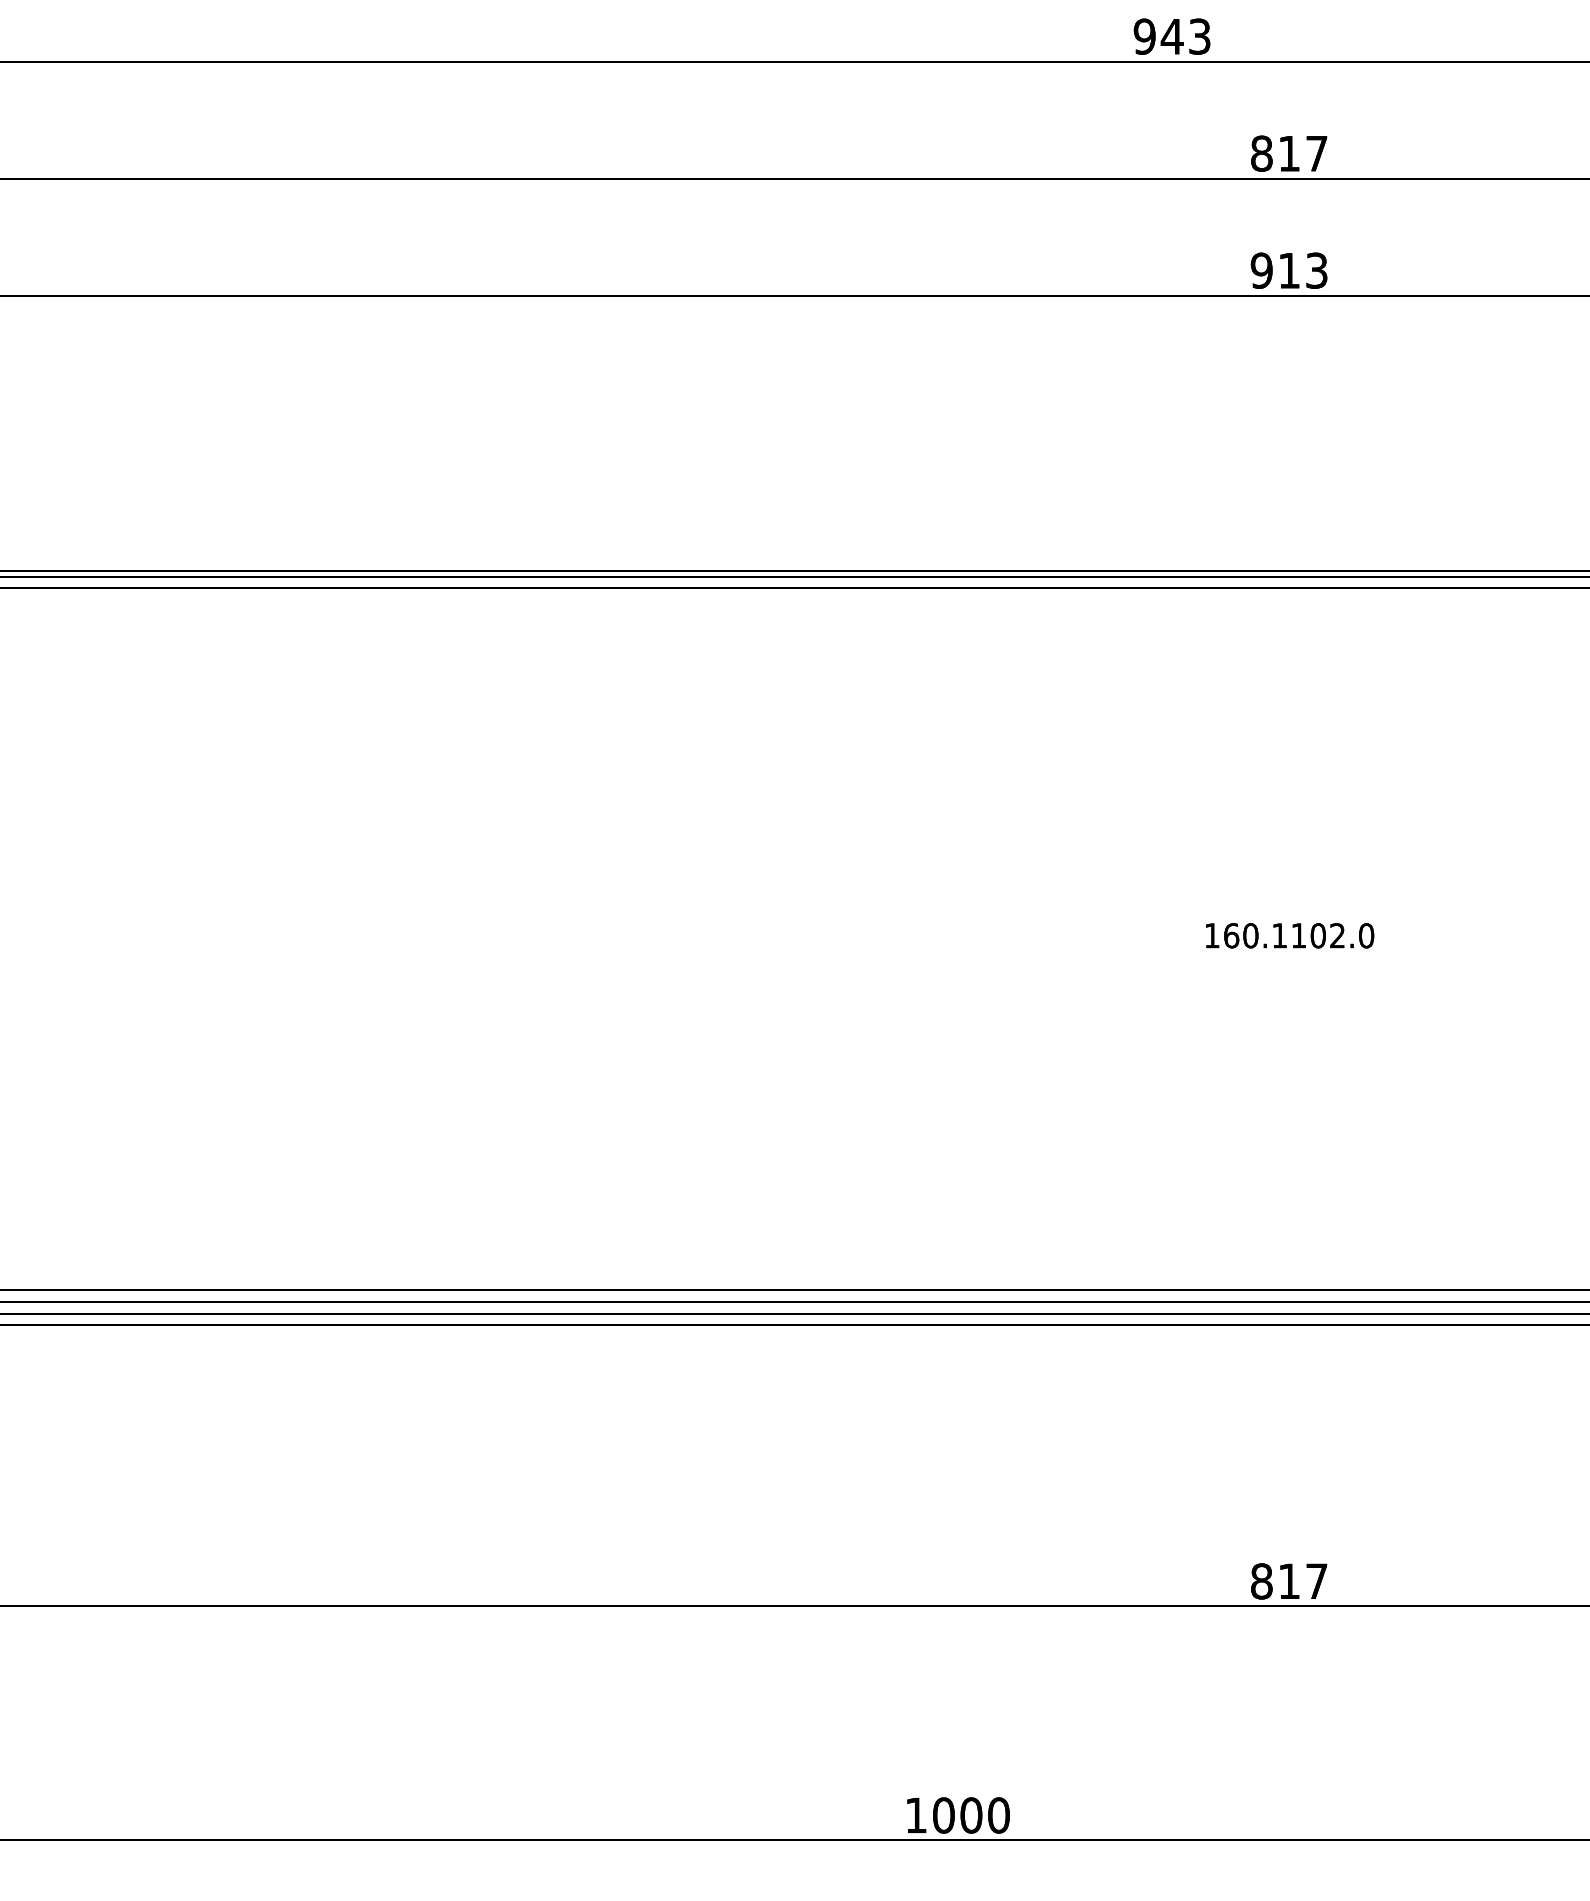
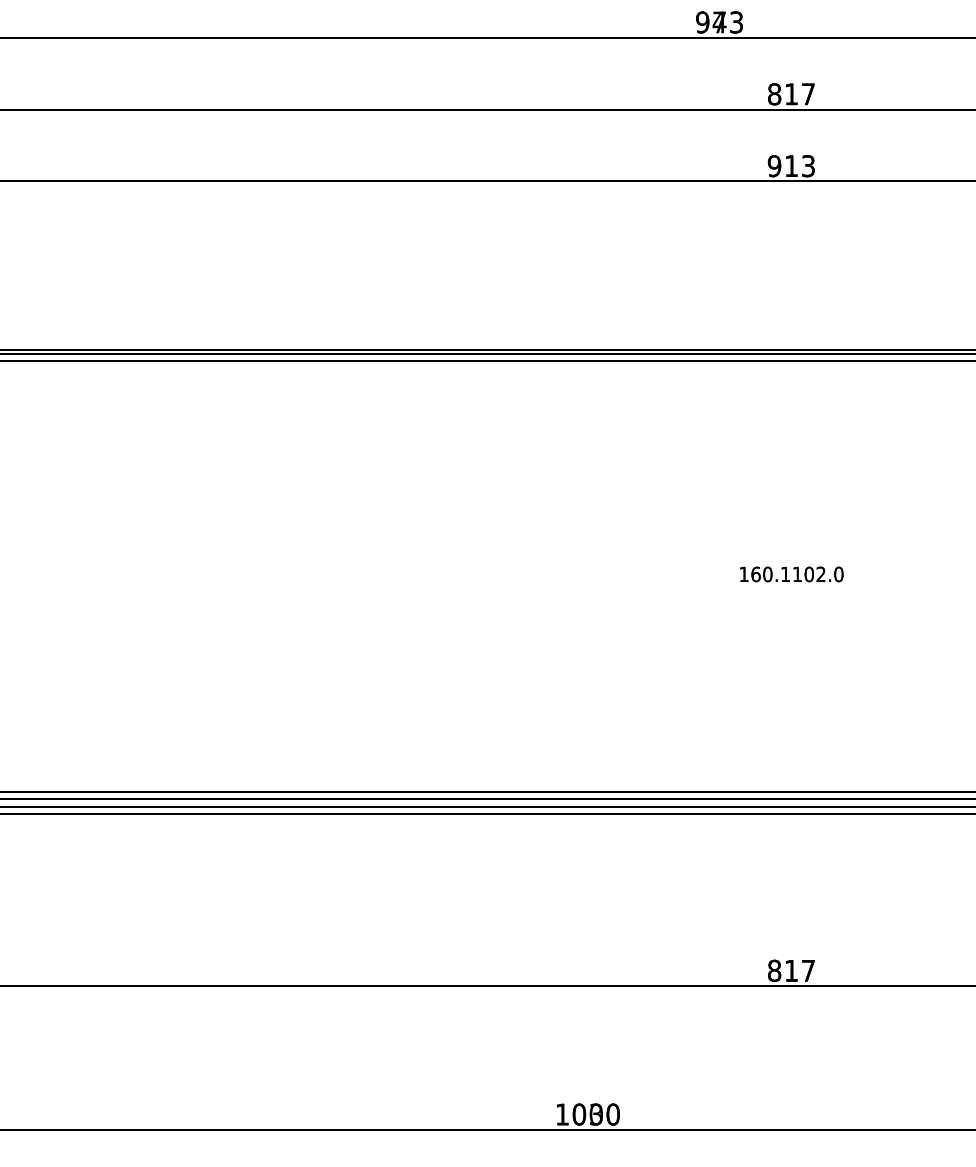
text: (1172, 36) -> (719, 22), 943 -> 973
text: (970, 1815) -> (595, 1114), 1000 -> 1030

